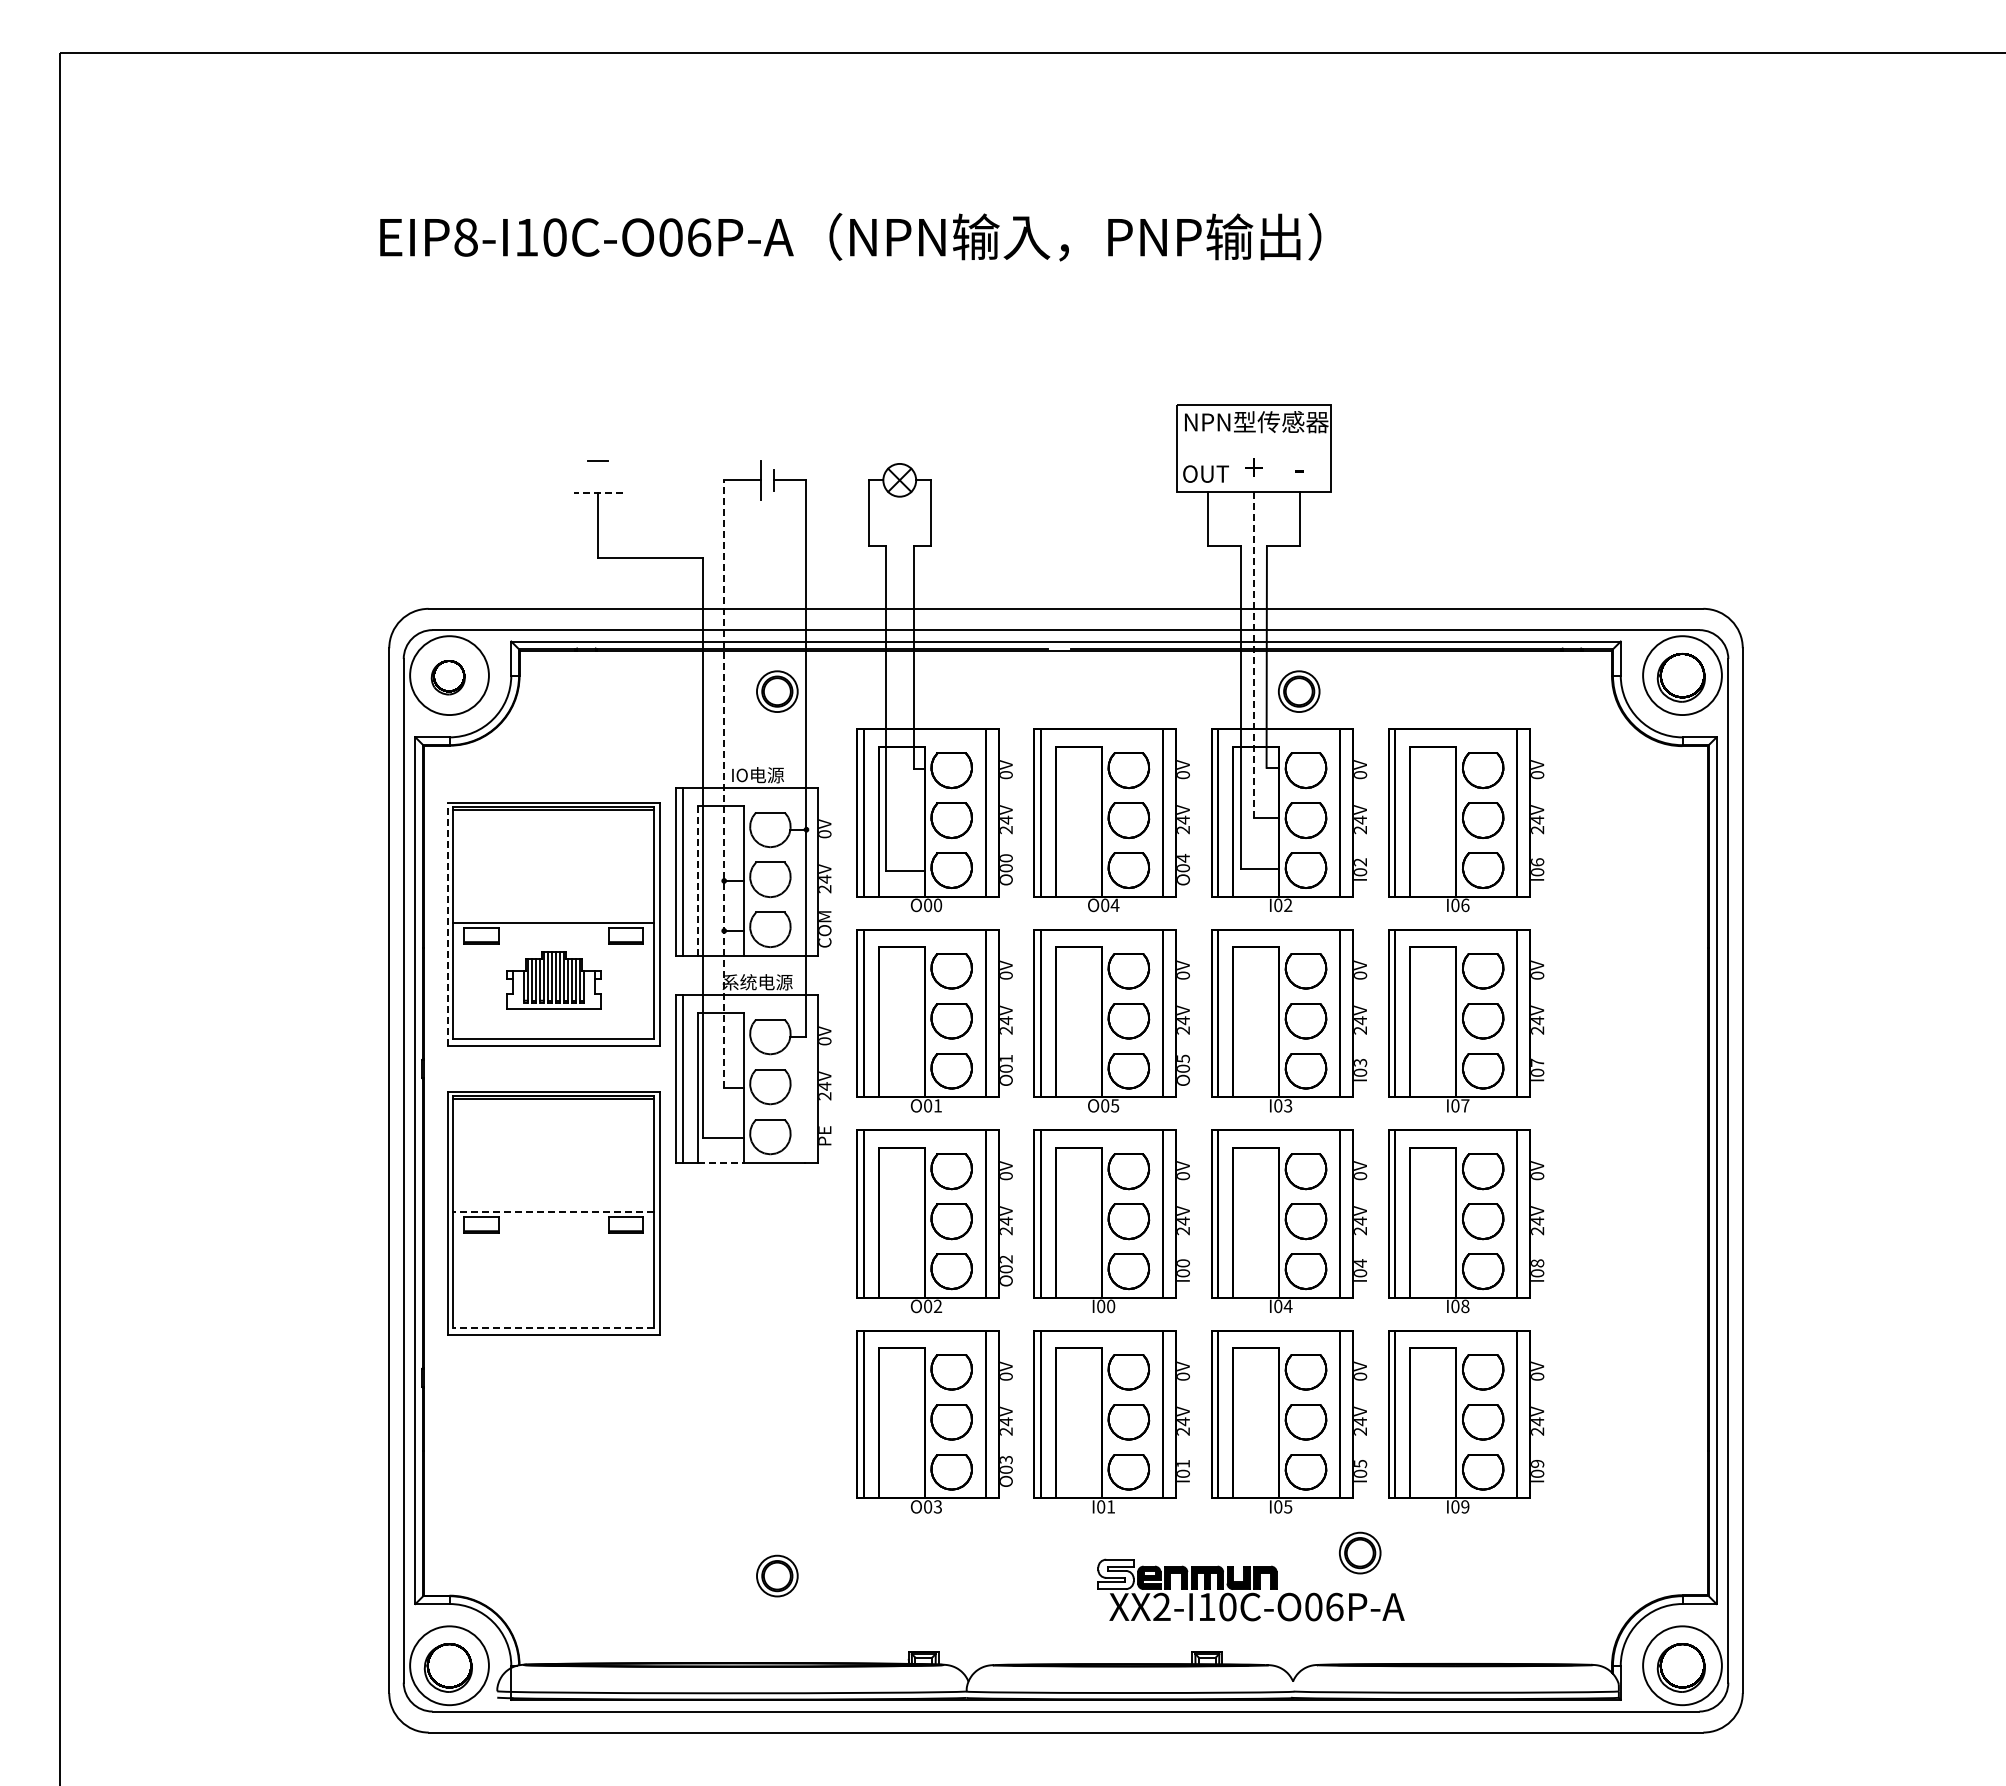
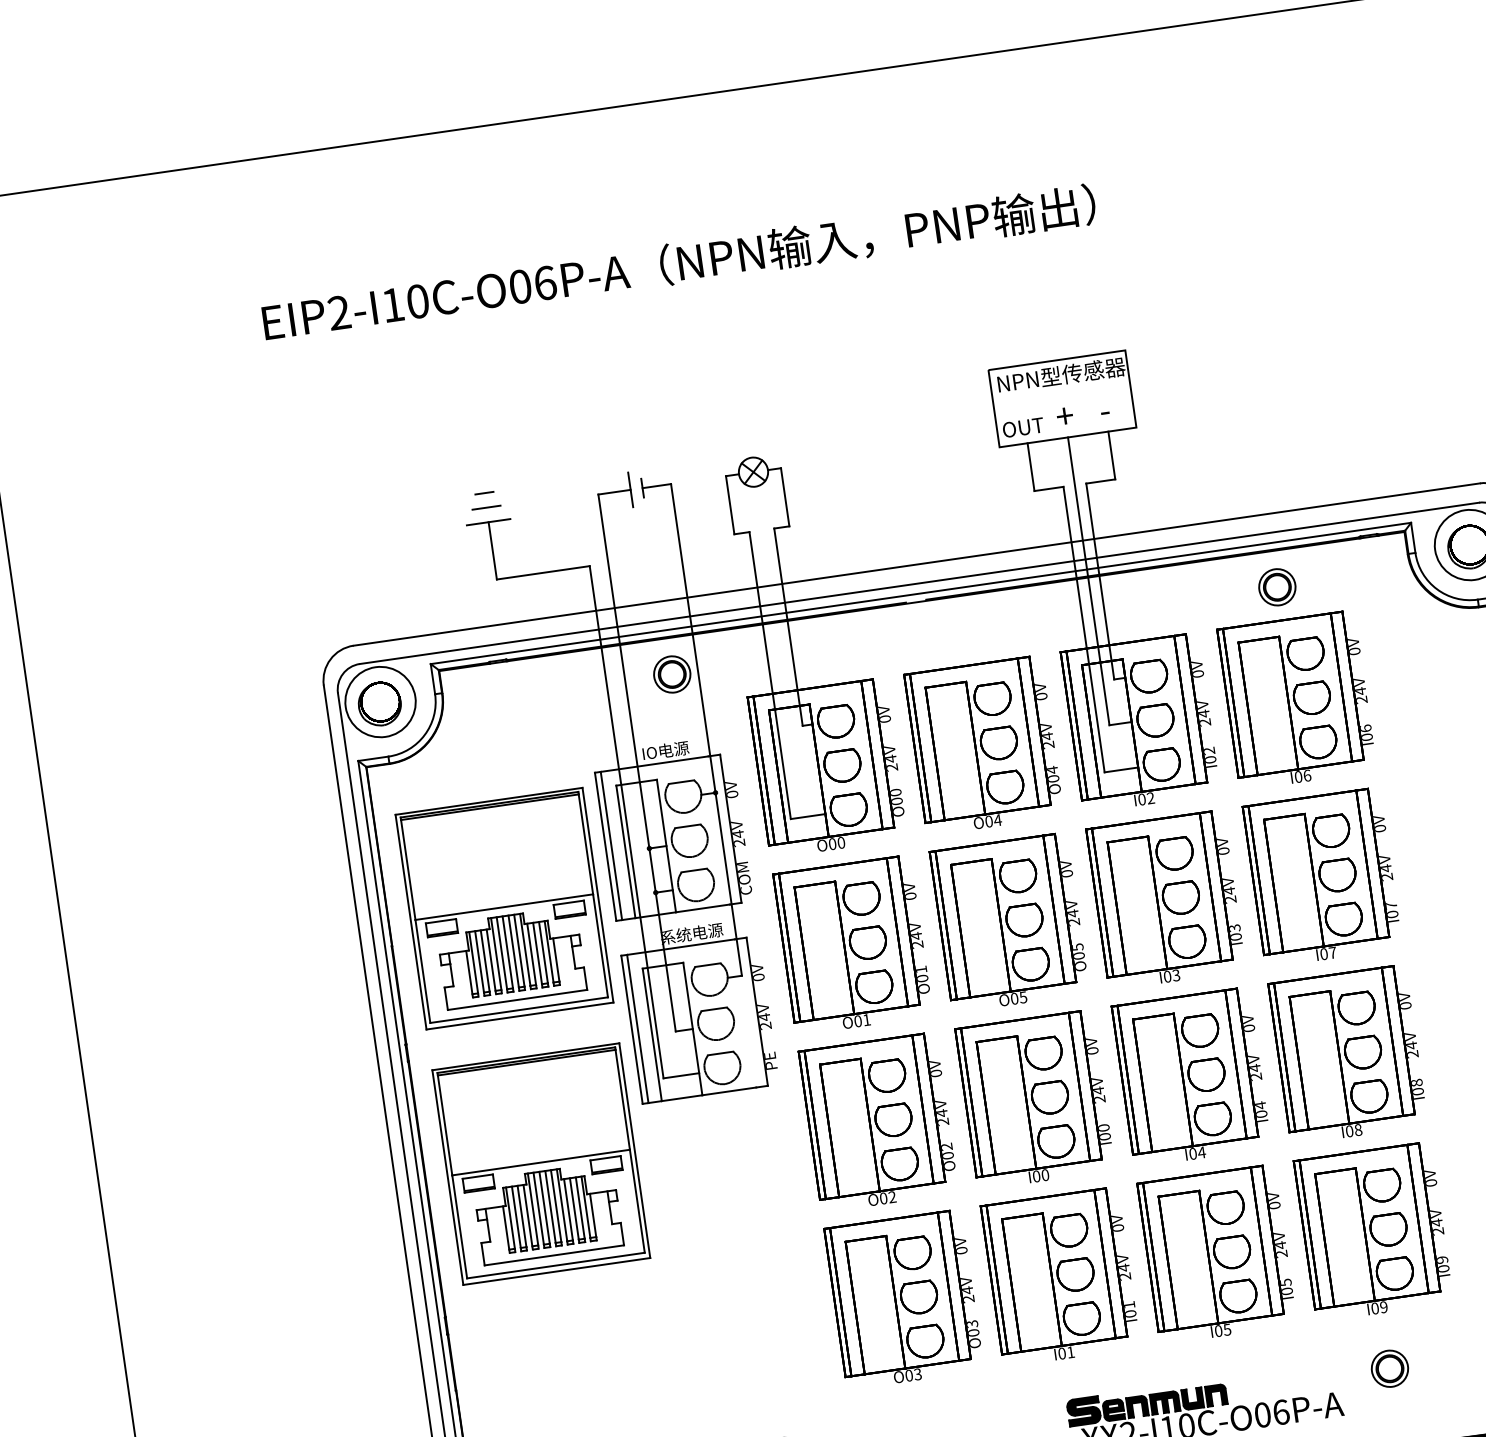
text: (465, 237) -> (338, 312), EIP8-I10C-O06P-A -> EIP2-I10C-O06P-A
line: (597, 477) -> (486, 508), added
line: (598, 493) -> (488, 522), dashed -> solid
line: (1254, 654) -> (1089, 580), dashed -> solid
part: (447, 677) -> (379, 703), size x1.43
part: (1299, 691) -> (1277, 587), moved
line: (724, 784) -> (637, 763), dashed -> solid
line: (697, 880) -> (625, 851), dashed -> solid
line: (448, 924) -> (411, 922), dashed -> solid
part: (553, 980) -> (511, 958), size x1.67
line: (720, 1163) -> (682, 1098), dashed -> solid
line: (553, 1211) -> (540, 1162), dashed -> solid
part: (553, 1269) -> (548, 1213), added
line: (553, 1328) -> (555, 1265), dashed -> solid
part: (1360, 1552) -> (1390, 1368), moved
fill: (1115, 1574) -> (1083, 1411), added

